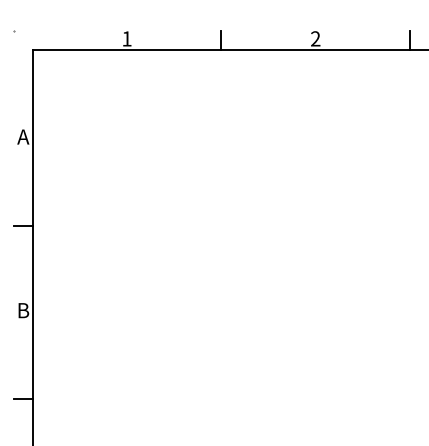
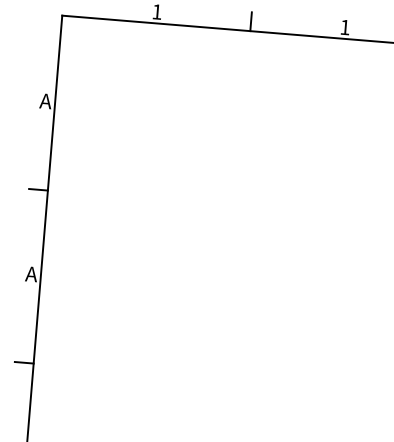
text: (315, 38) -> (345, 27), 2 -> 1
text: (23, 310) -> (31, 274), B -> A

